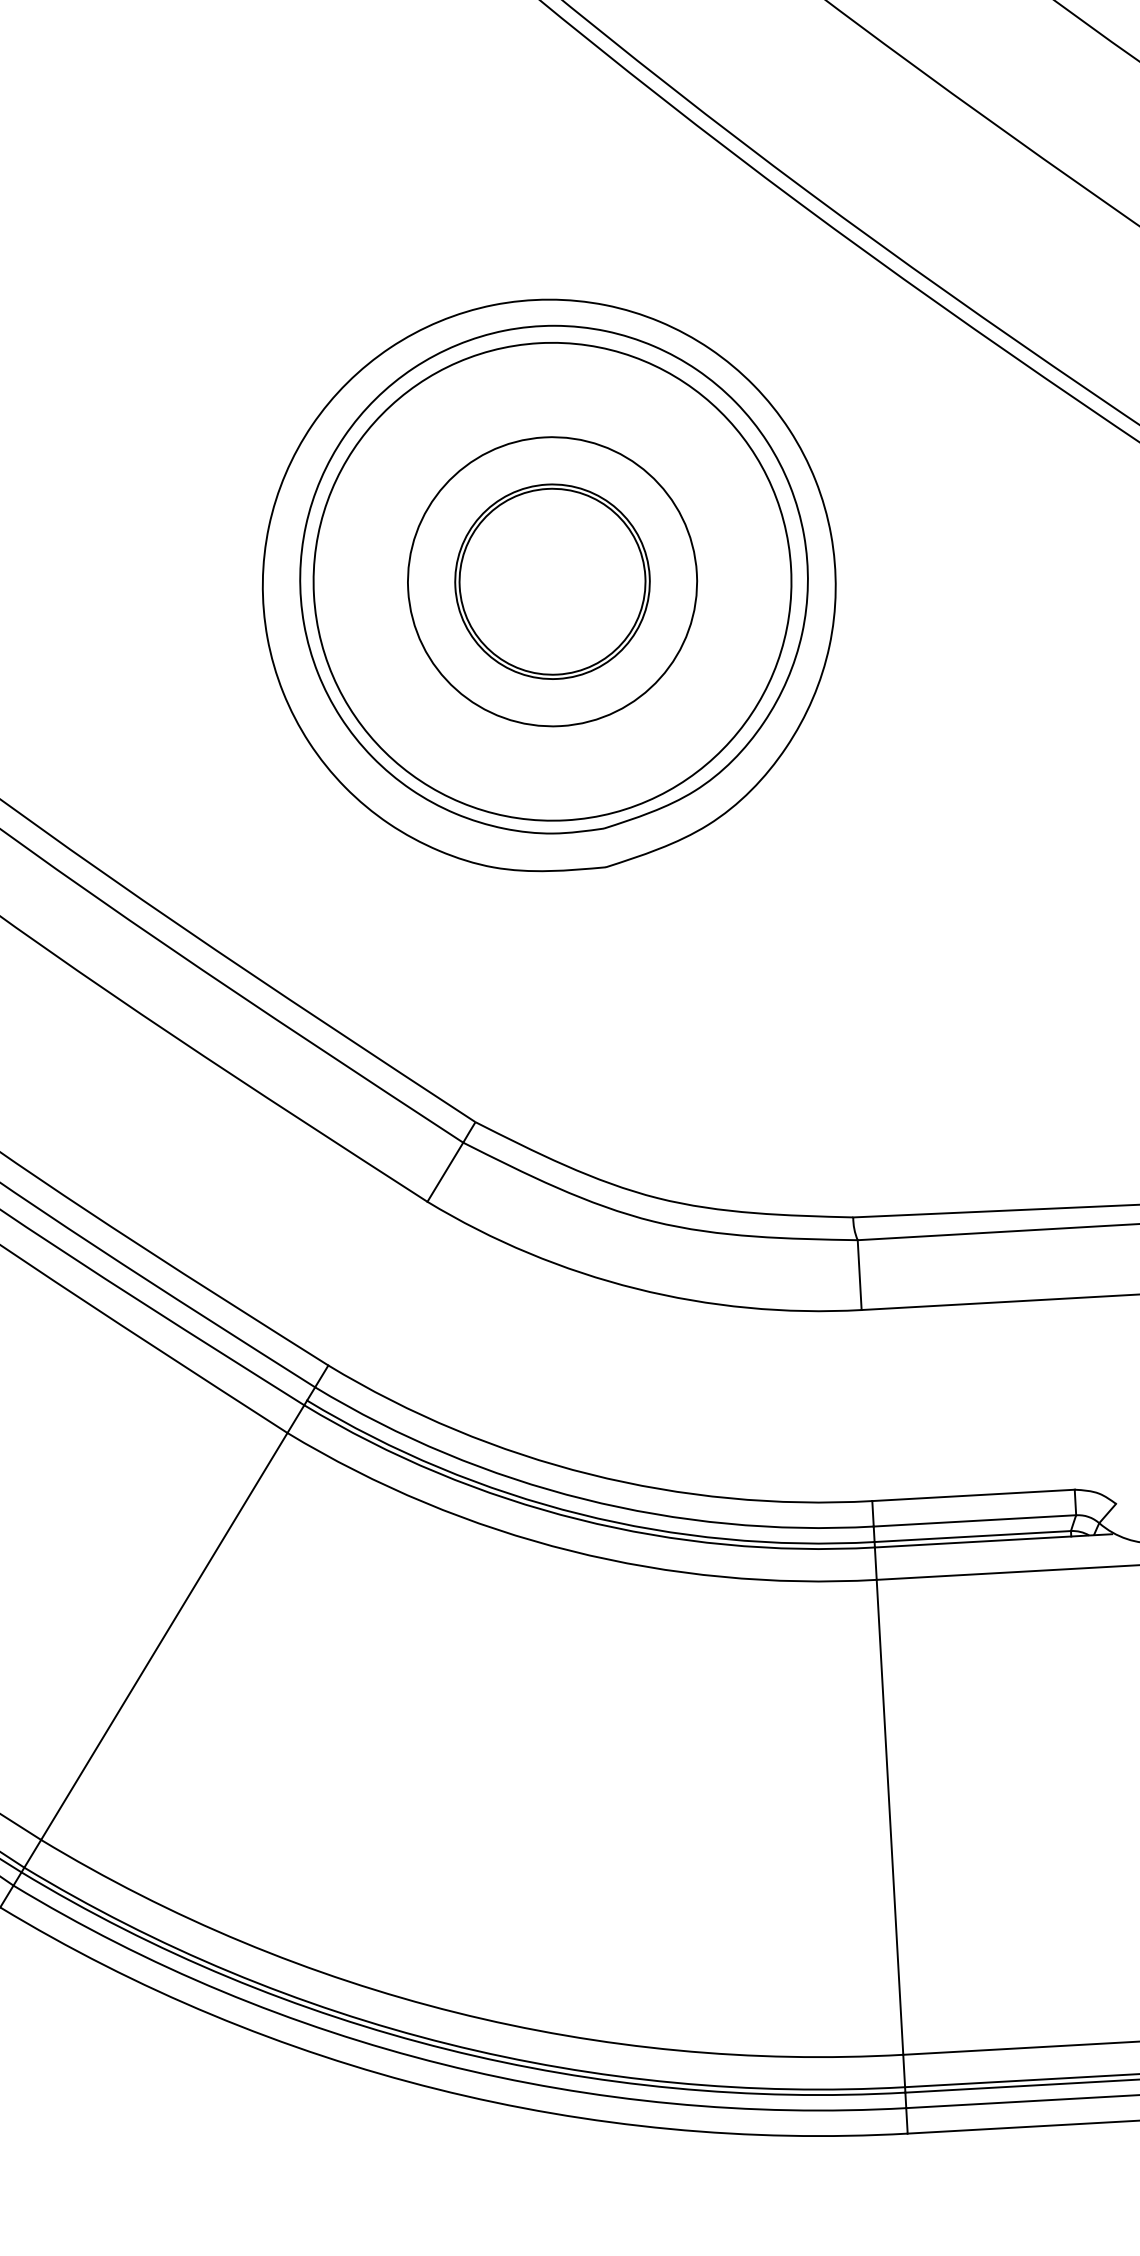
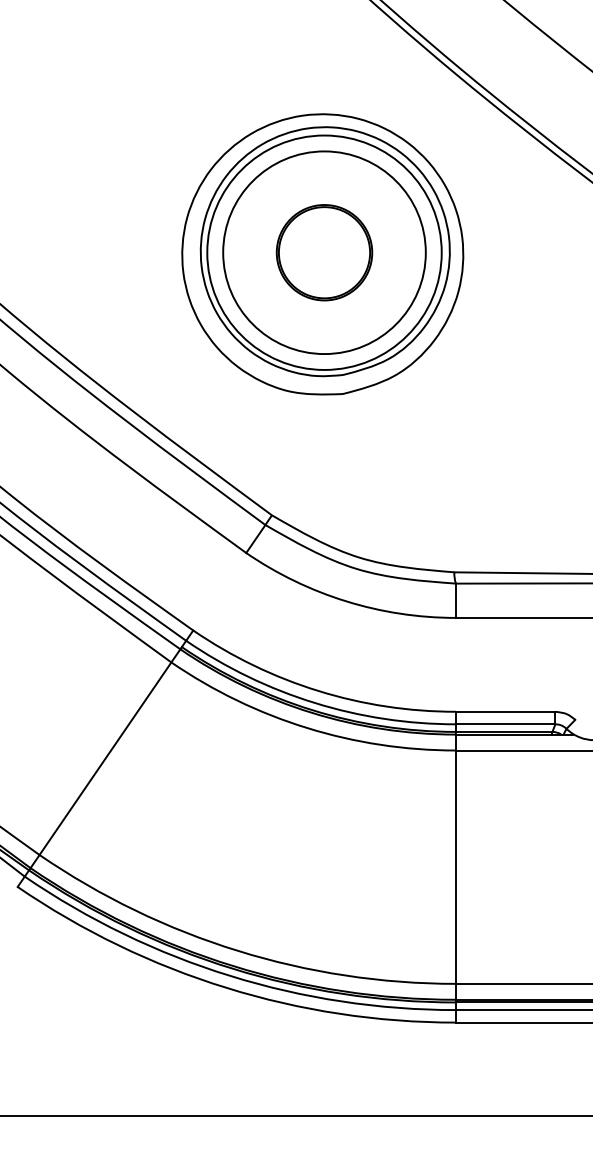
circle: (552, 581) -> (324, 252), size x1.43

